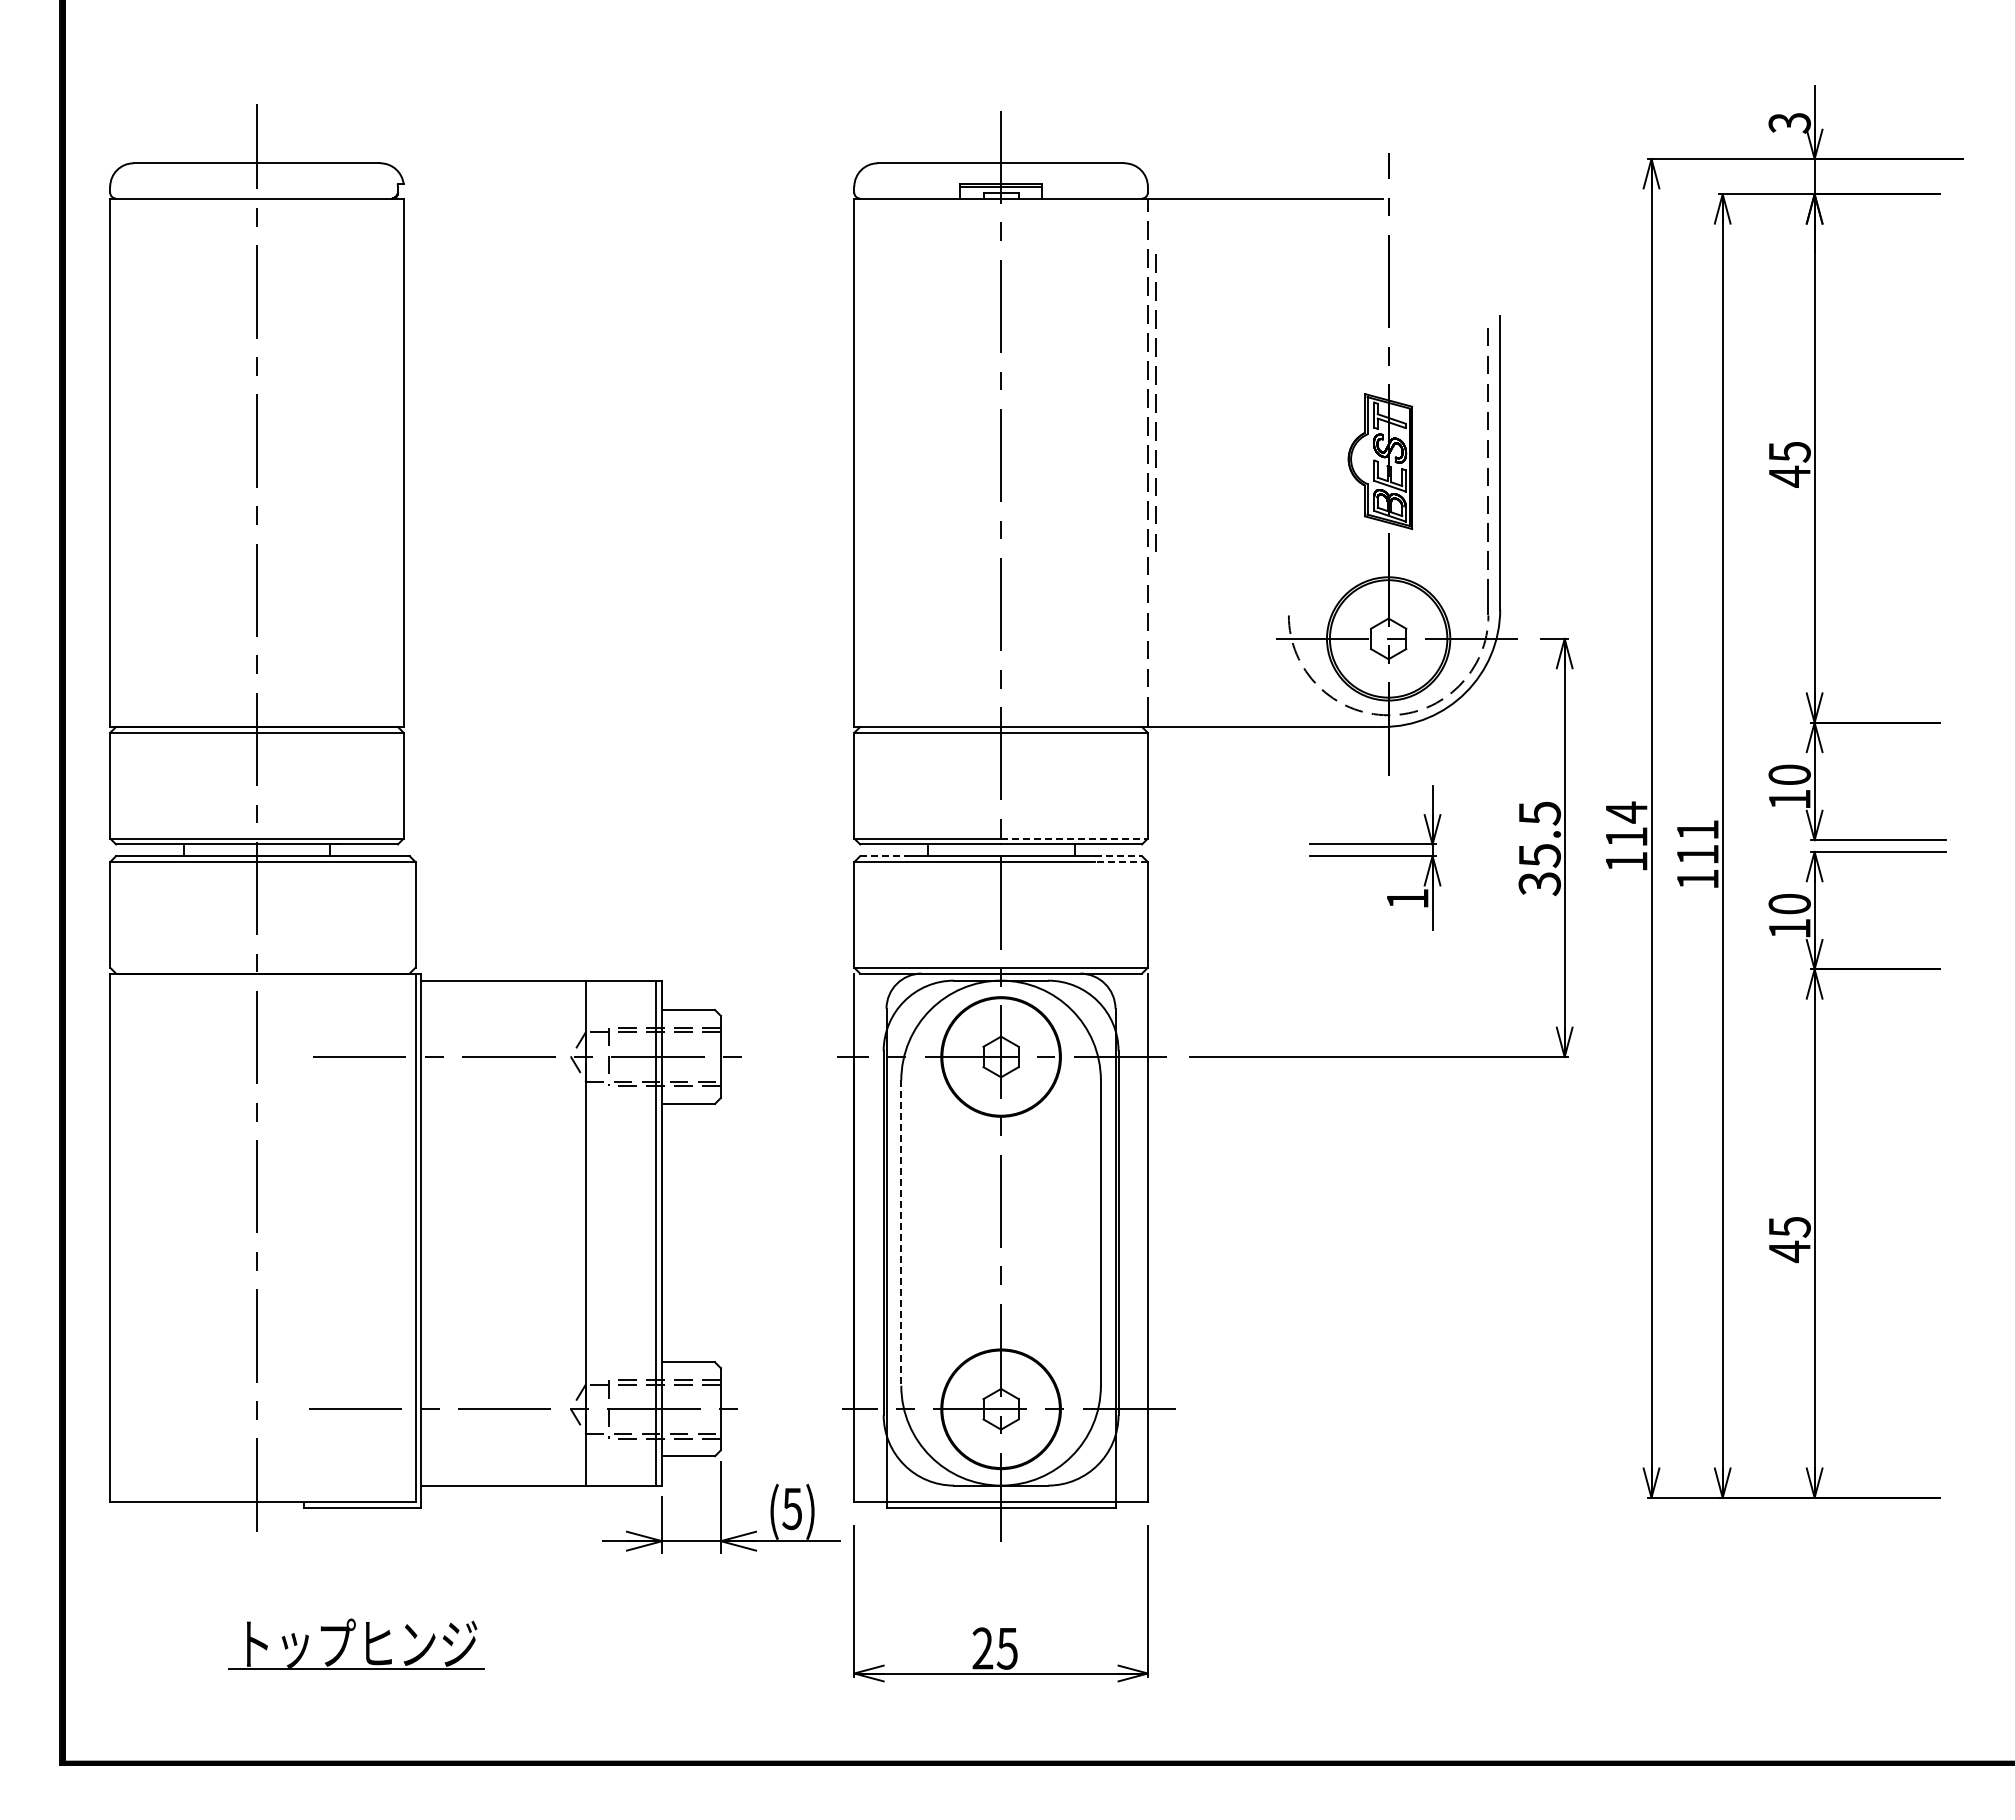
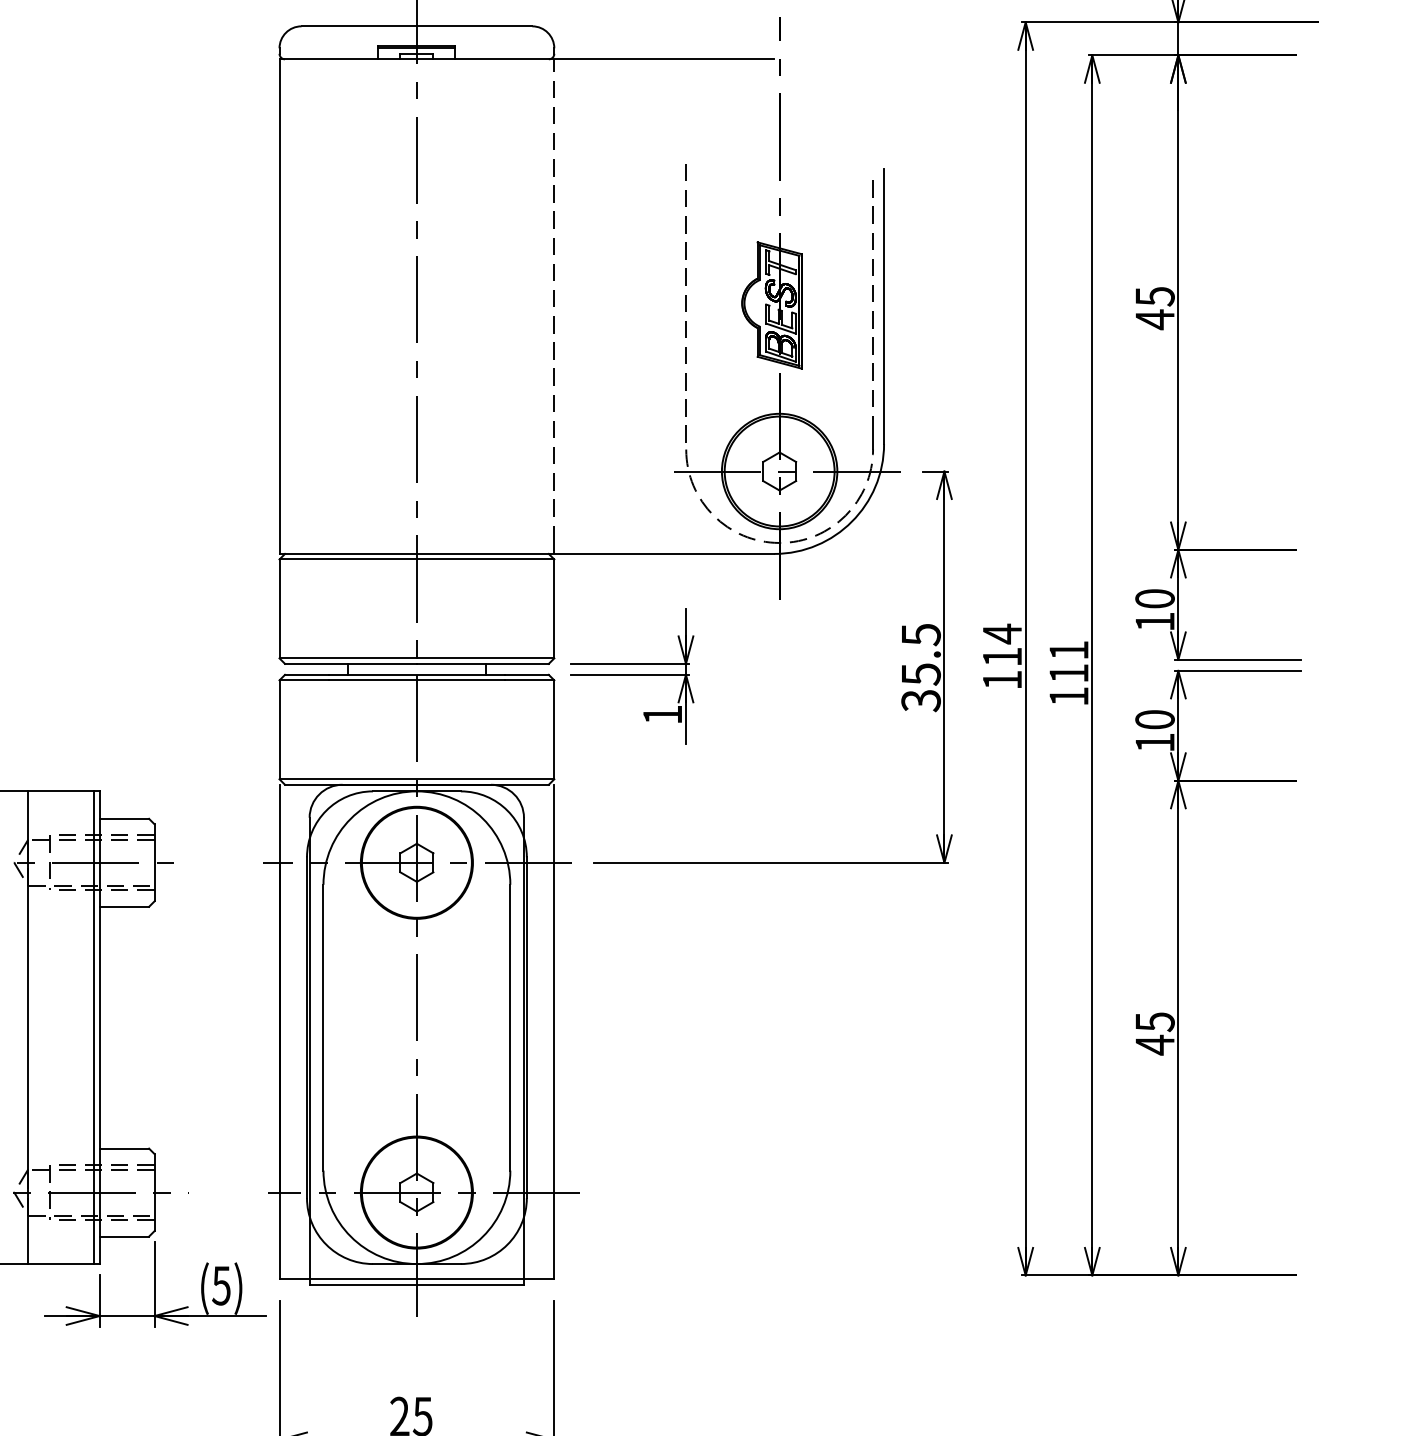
line: (1155, 402) -> (685, 302), moved
line: (1075, 838) -> (486, 658), dashed -> solid
line: (884, 856) -> (307, 675), dashed -> solid
line: (1119, 856) -> (527, 675), dashed -> solid
part: (1375, 857) -> (632, 676), moved
line: (1120, 862) -> (528, 680), dashed -> solid
line: (901, 1233) -> (323, 1028), dashed -> solid

